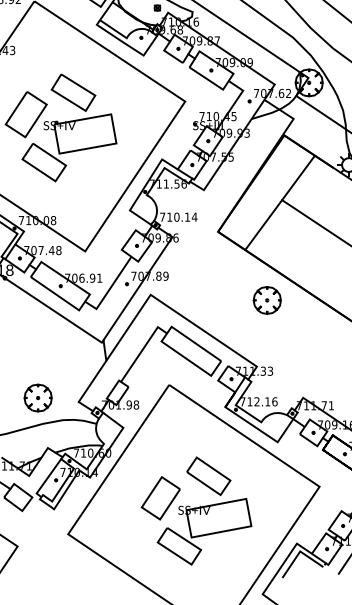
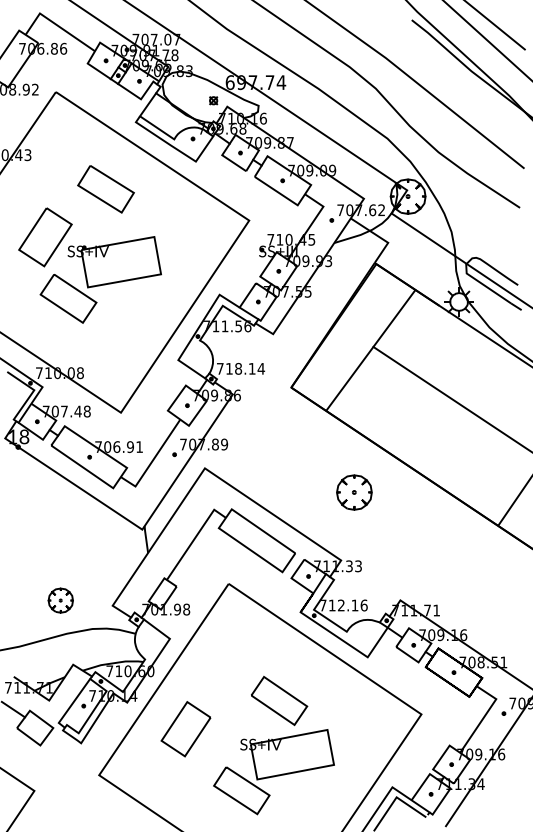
part: (73, 92) -> (105, 189), moved
text: (176, 216) -> (238, 368), 710.14 -> 718.14
part: (267, 300) -> (354, 492), moved
part: (38, 397) -> (60, 600), size x0.7
part: (160, 498) -> (185, 729), moved

